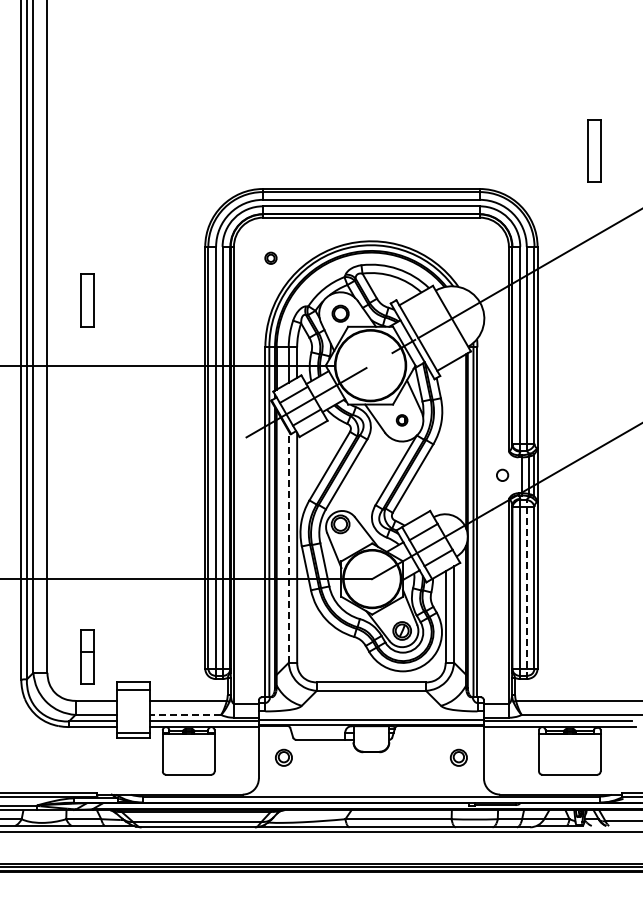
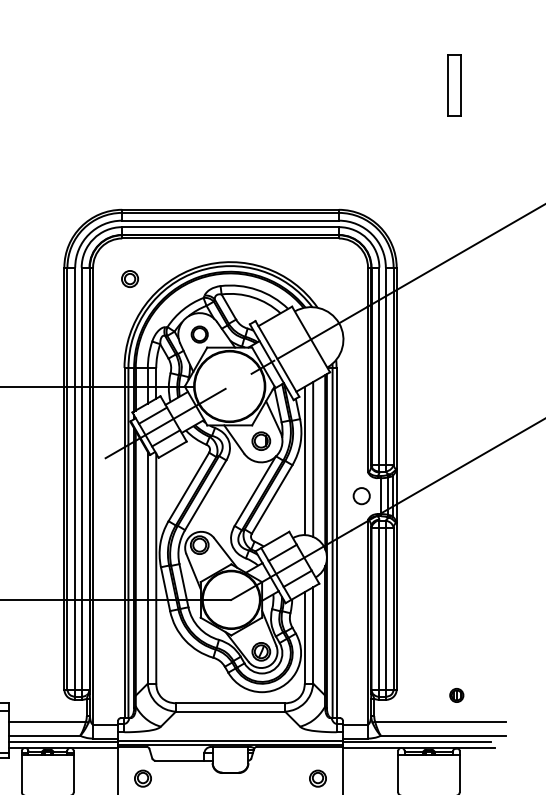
part: (594, 150) -> (453, 85), moved
part: (270, 258) -> (129, 279), size x1.43
part: (401, 420) -> (260, 441), size x1.67
line: (454, 438) -> (313, 459), added
line: (445, 440) -> (304, 461), added
circle: (502, 475) -> (361, 496), size x1.43
line: (288, 547) -> (147, 568), dashed -> solid
line: (526, 589) -> (385, 610), dashed -> solid
part: (597, 674) -> (456, 695), added
line: (185, 714) -> (44, 735), dashed -> solid

